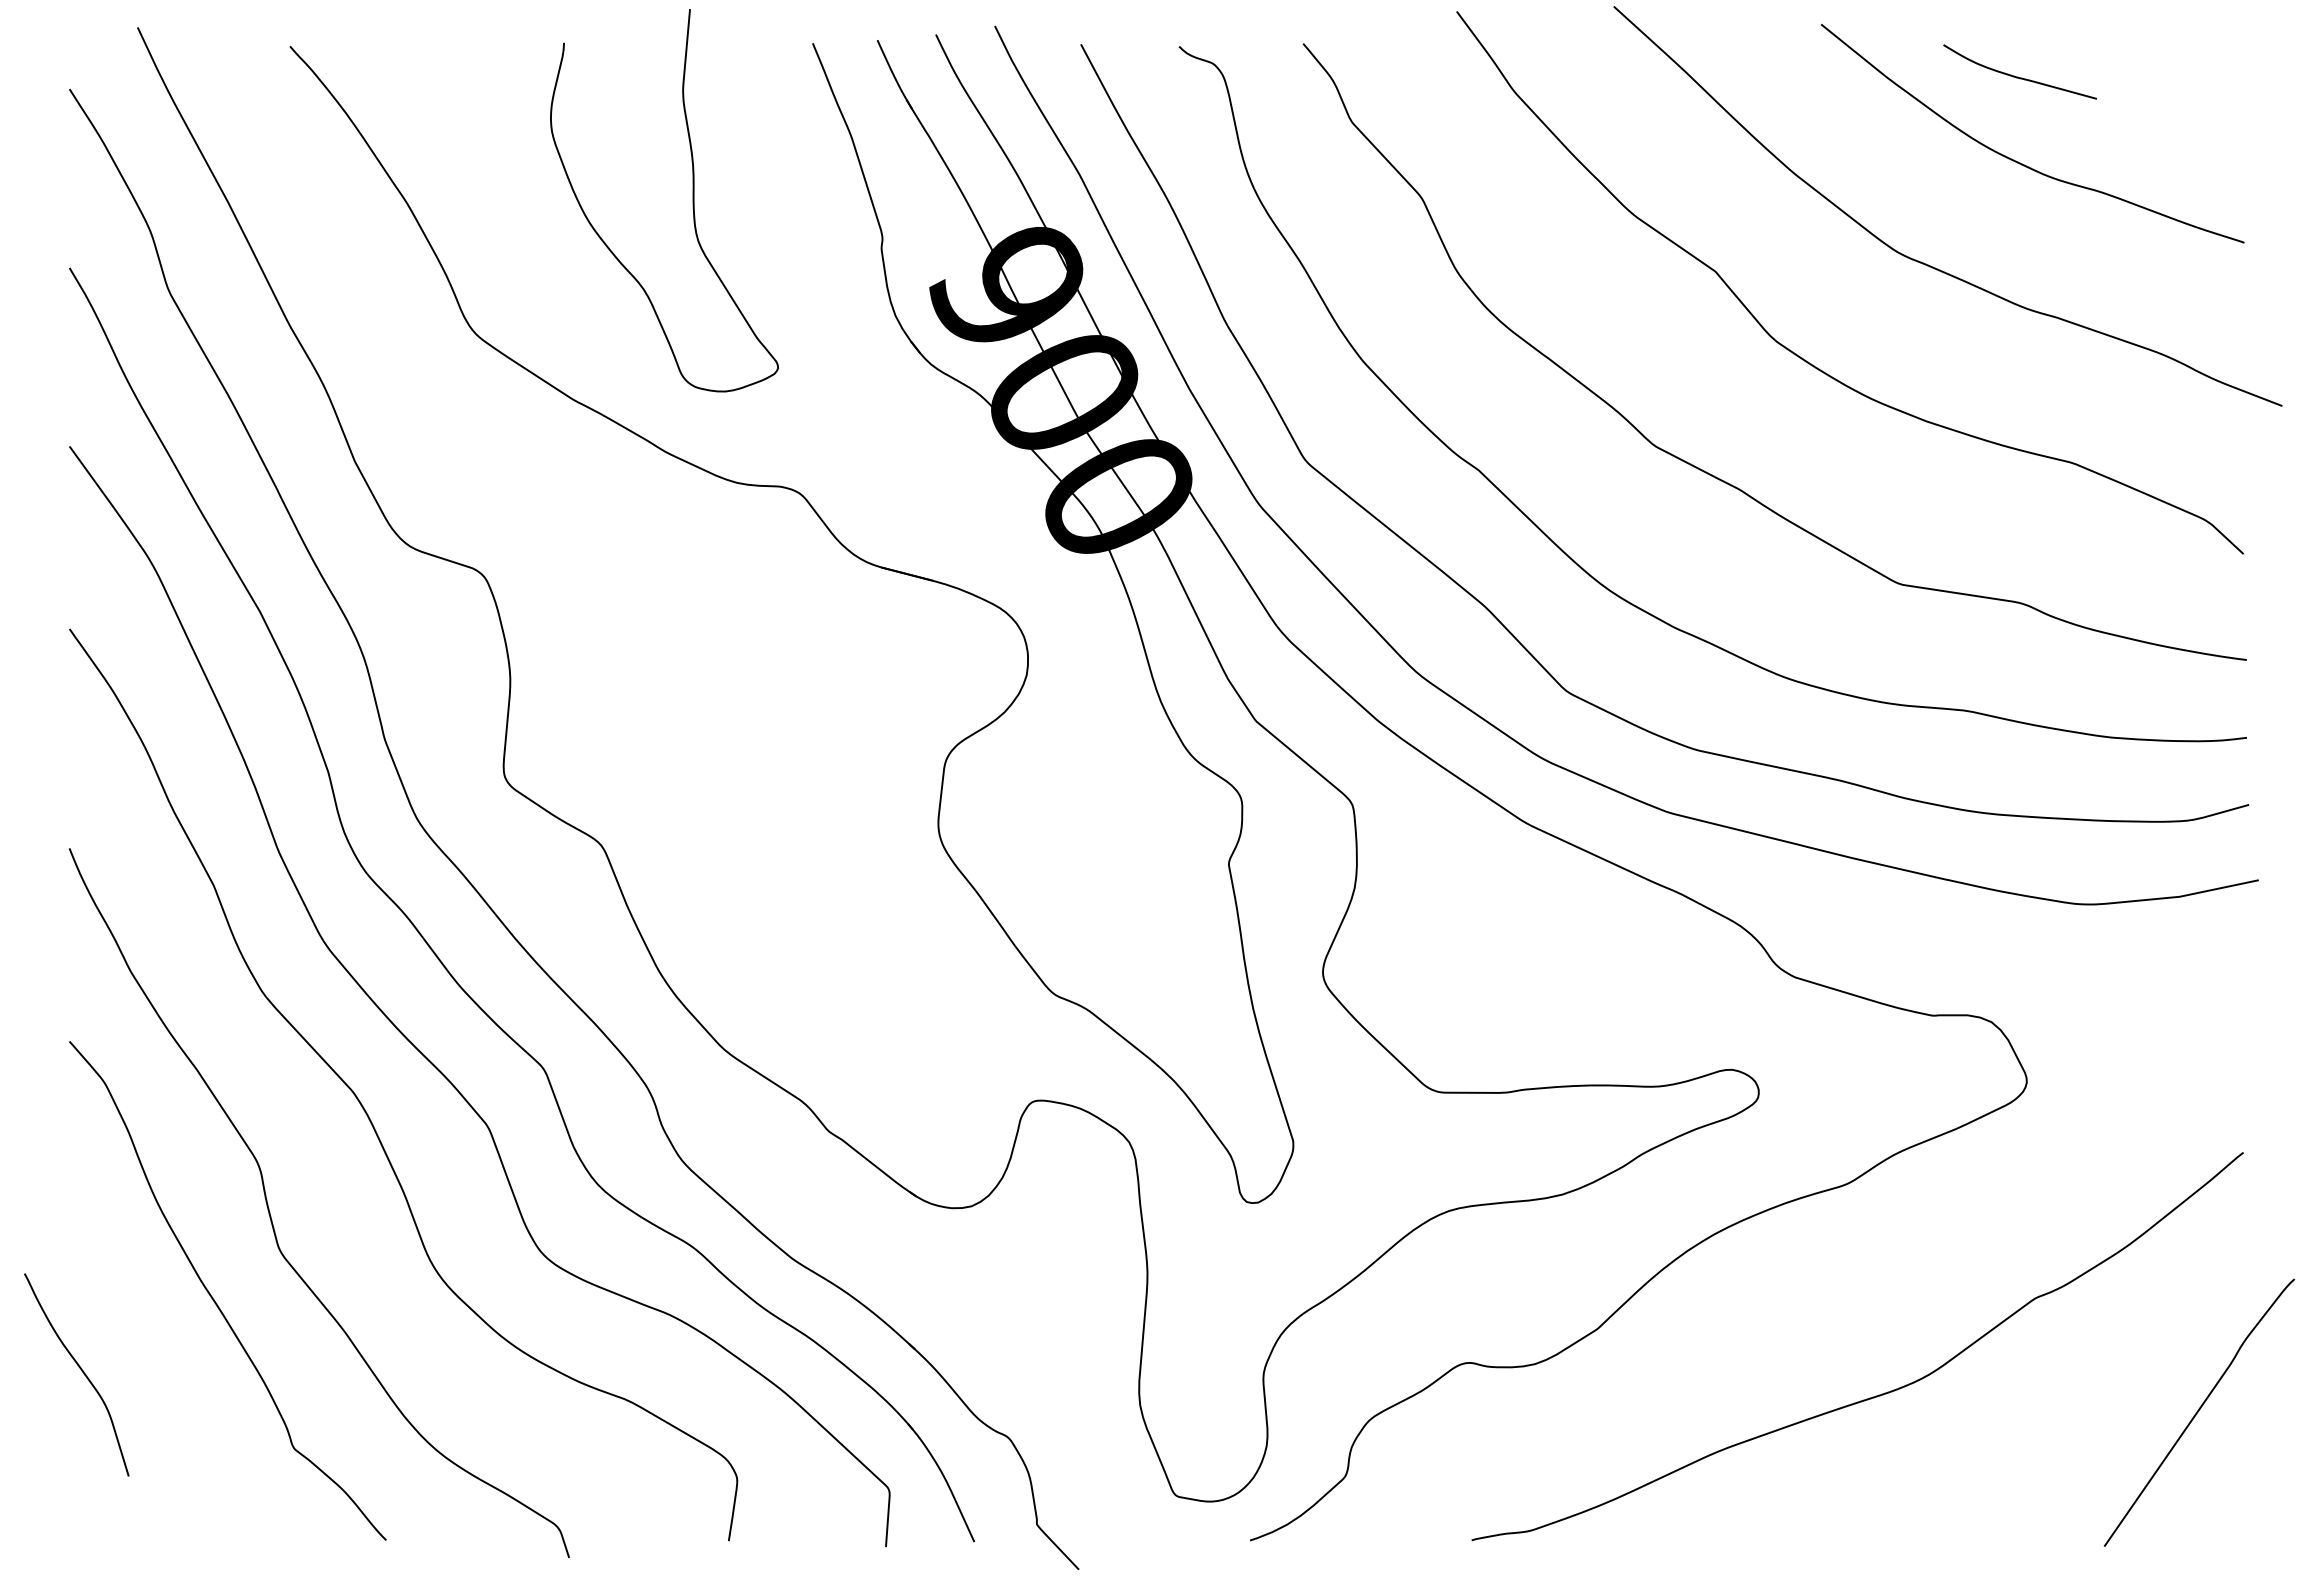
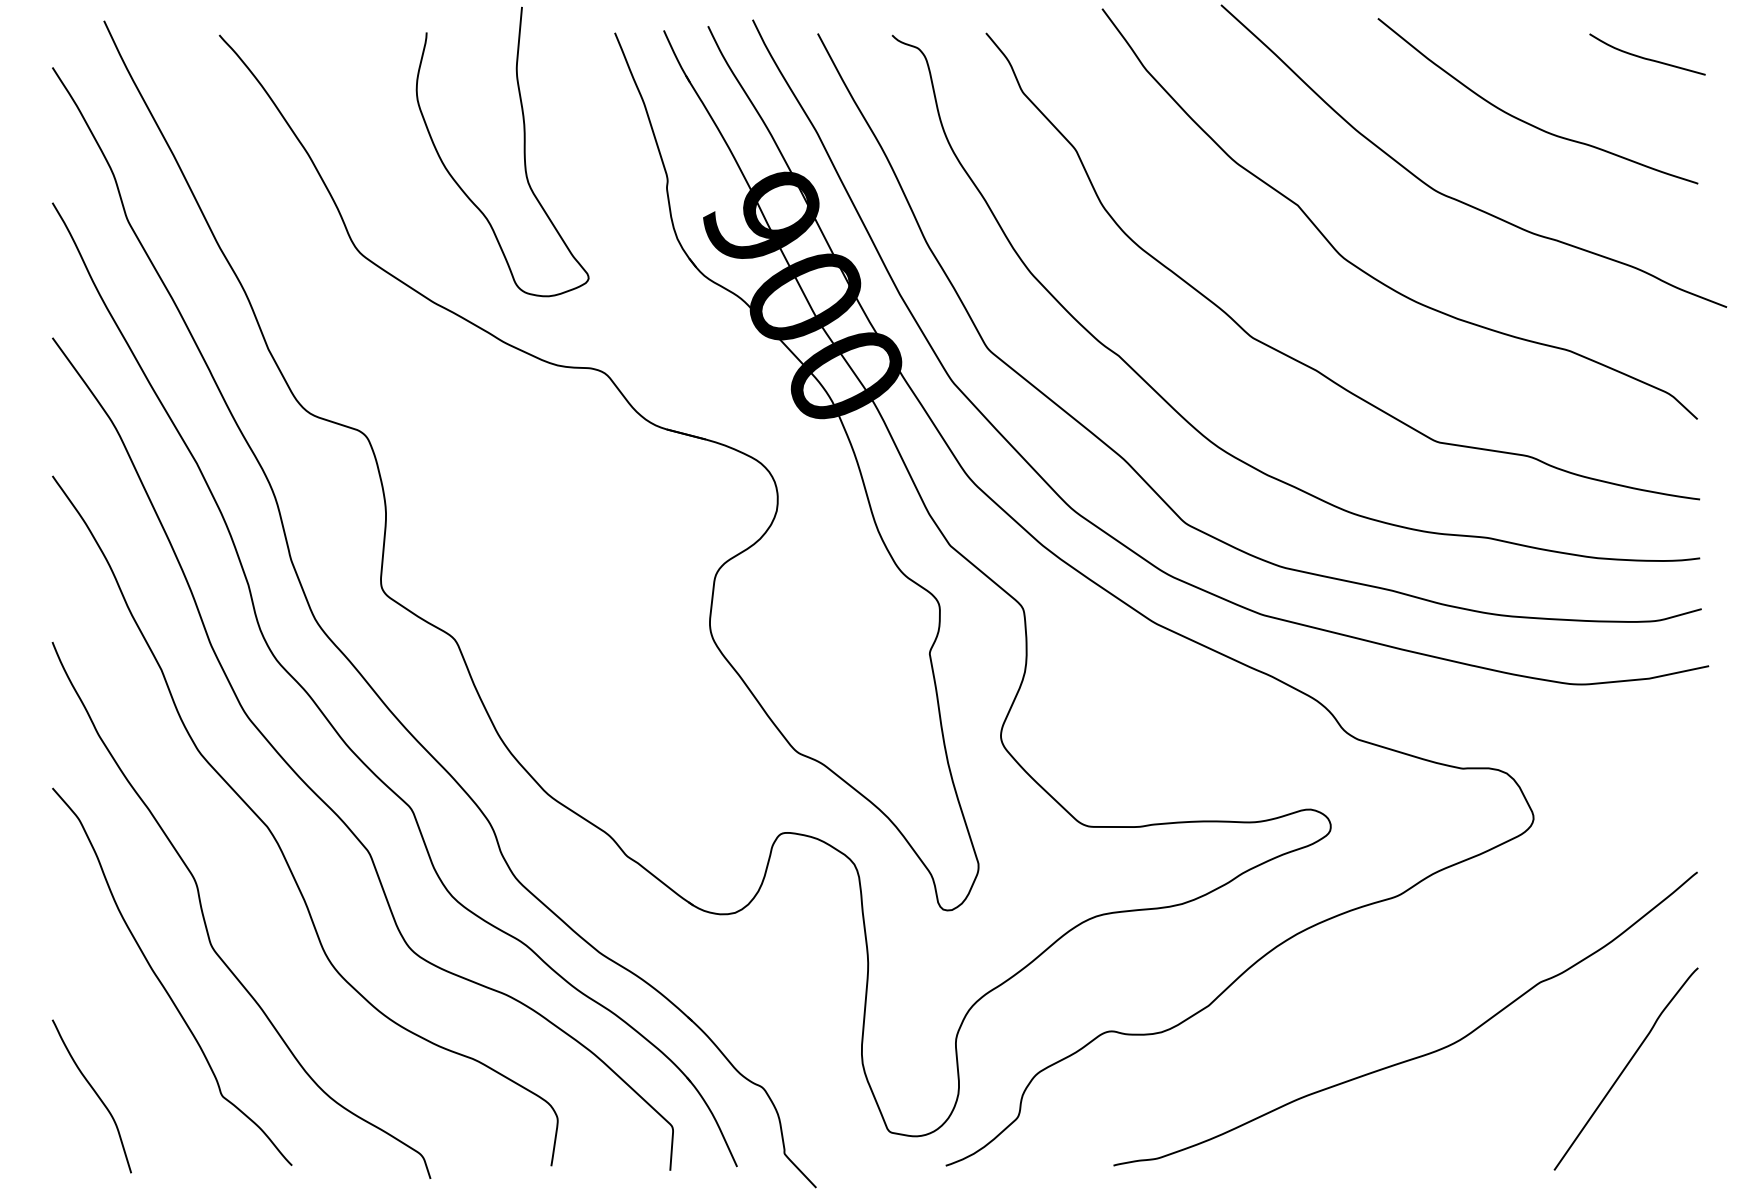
curve: (2017, 75) -> (1645, 57), moved
curve: (81, 1372) -> (95, 1094), moved
curve: (2198, 1411) -> (1625, 1068), moved

